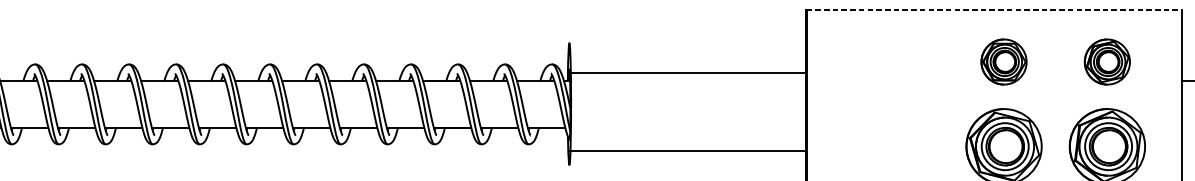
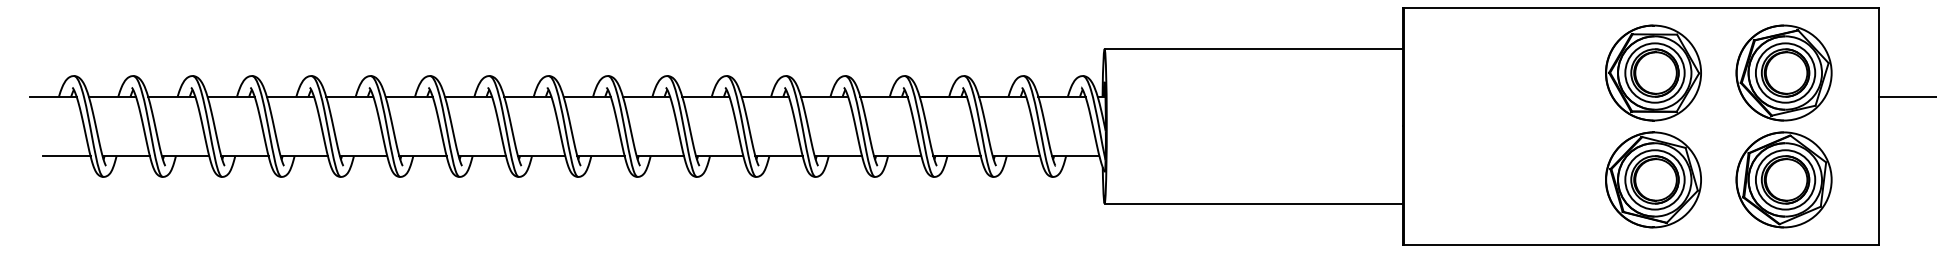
line: (994, 10) -> (1641, 7), dashed -> solid
part: (1004, 61) -> (1653, 72), size x1.67
part: (1106, 61) -> (1783, 72), size x1.67
line: (687, 73) -> (1253, 49), moved
line: (687, 151) -> (1253, 203), moved

